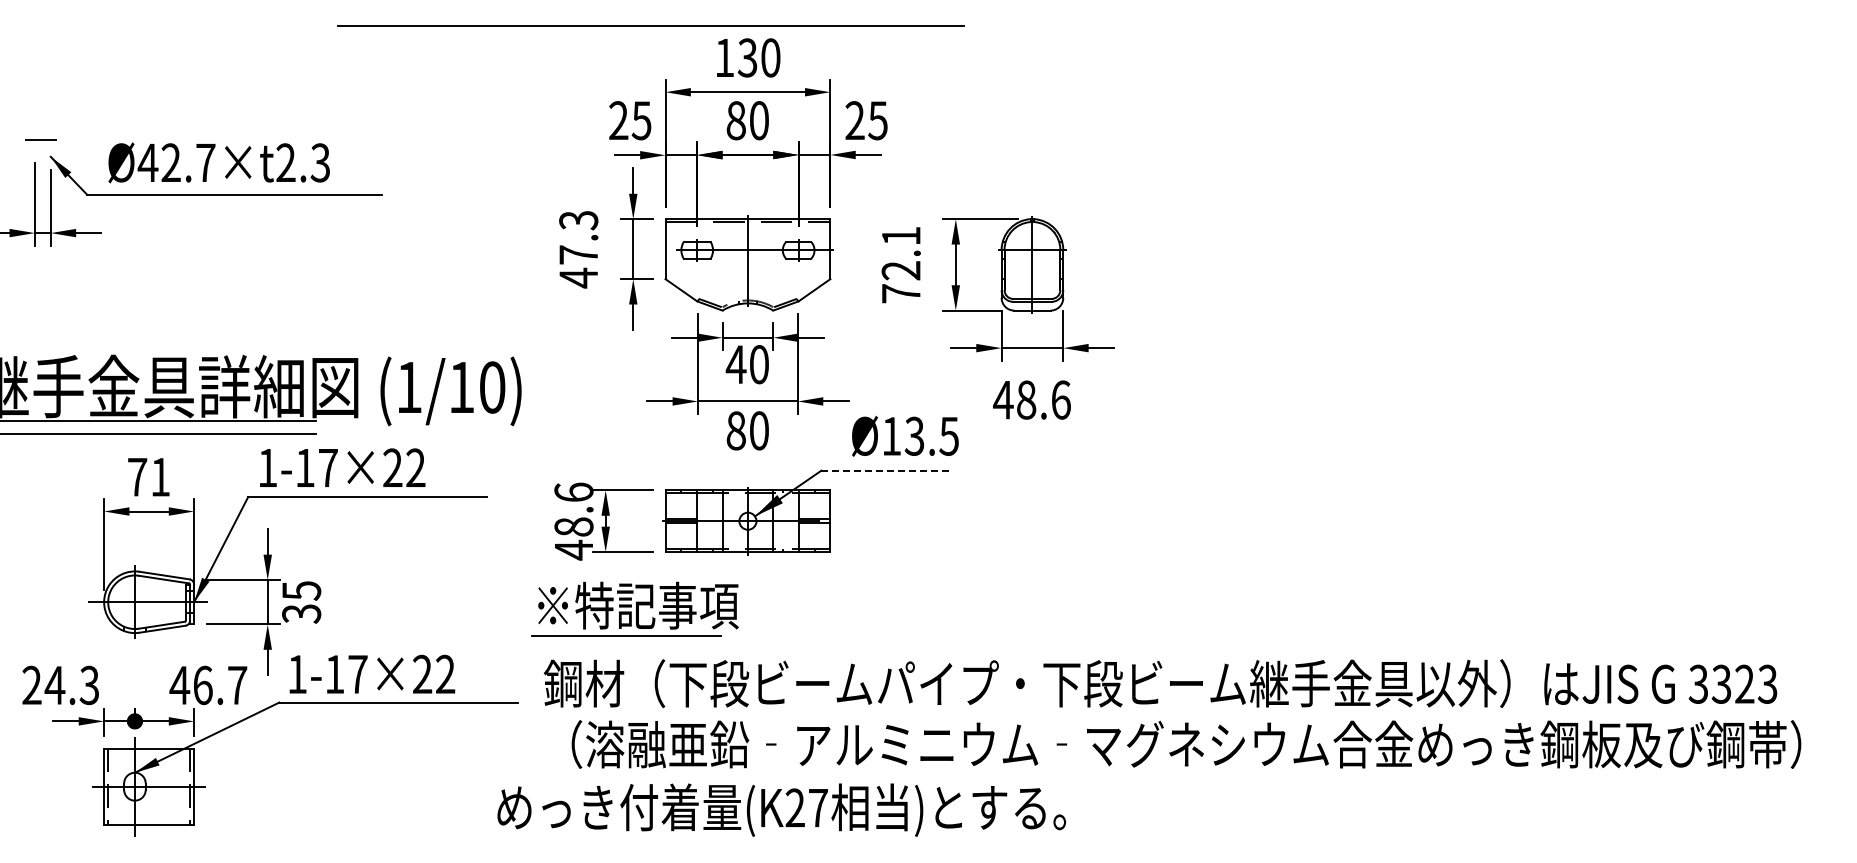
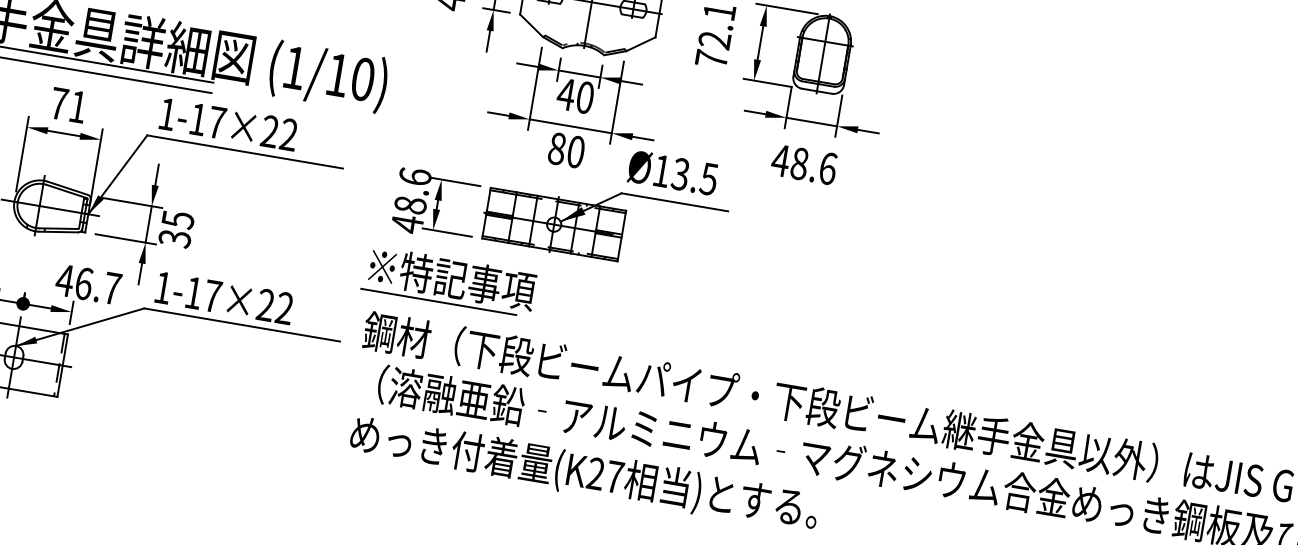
text: (905, 436) -> (673, 173), moved
line: (886, 470) -> (674, 202), dashed -> solid
text: (781, 809) -> (584, 473), moved

